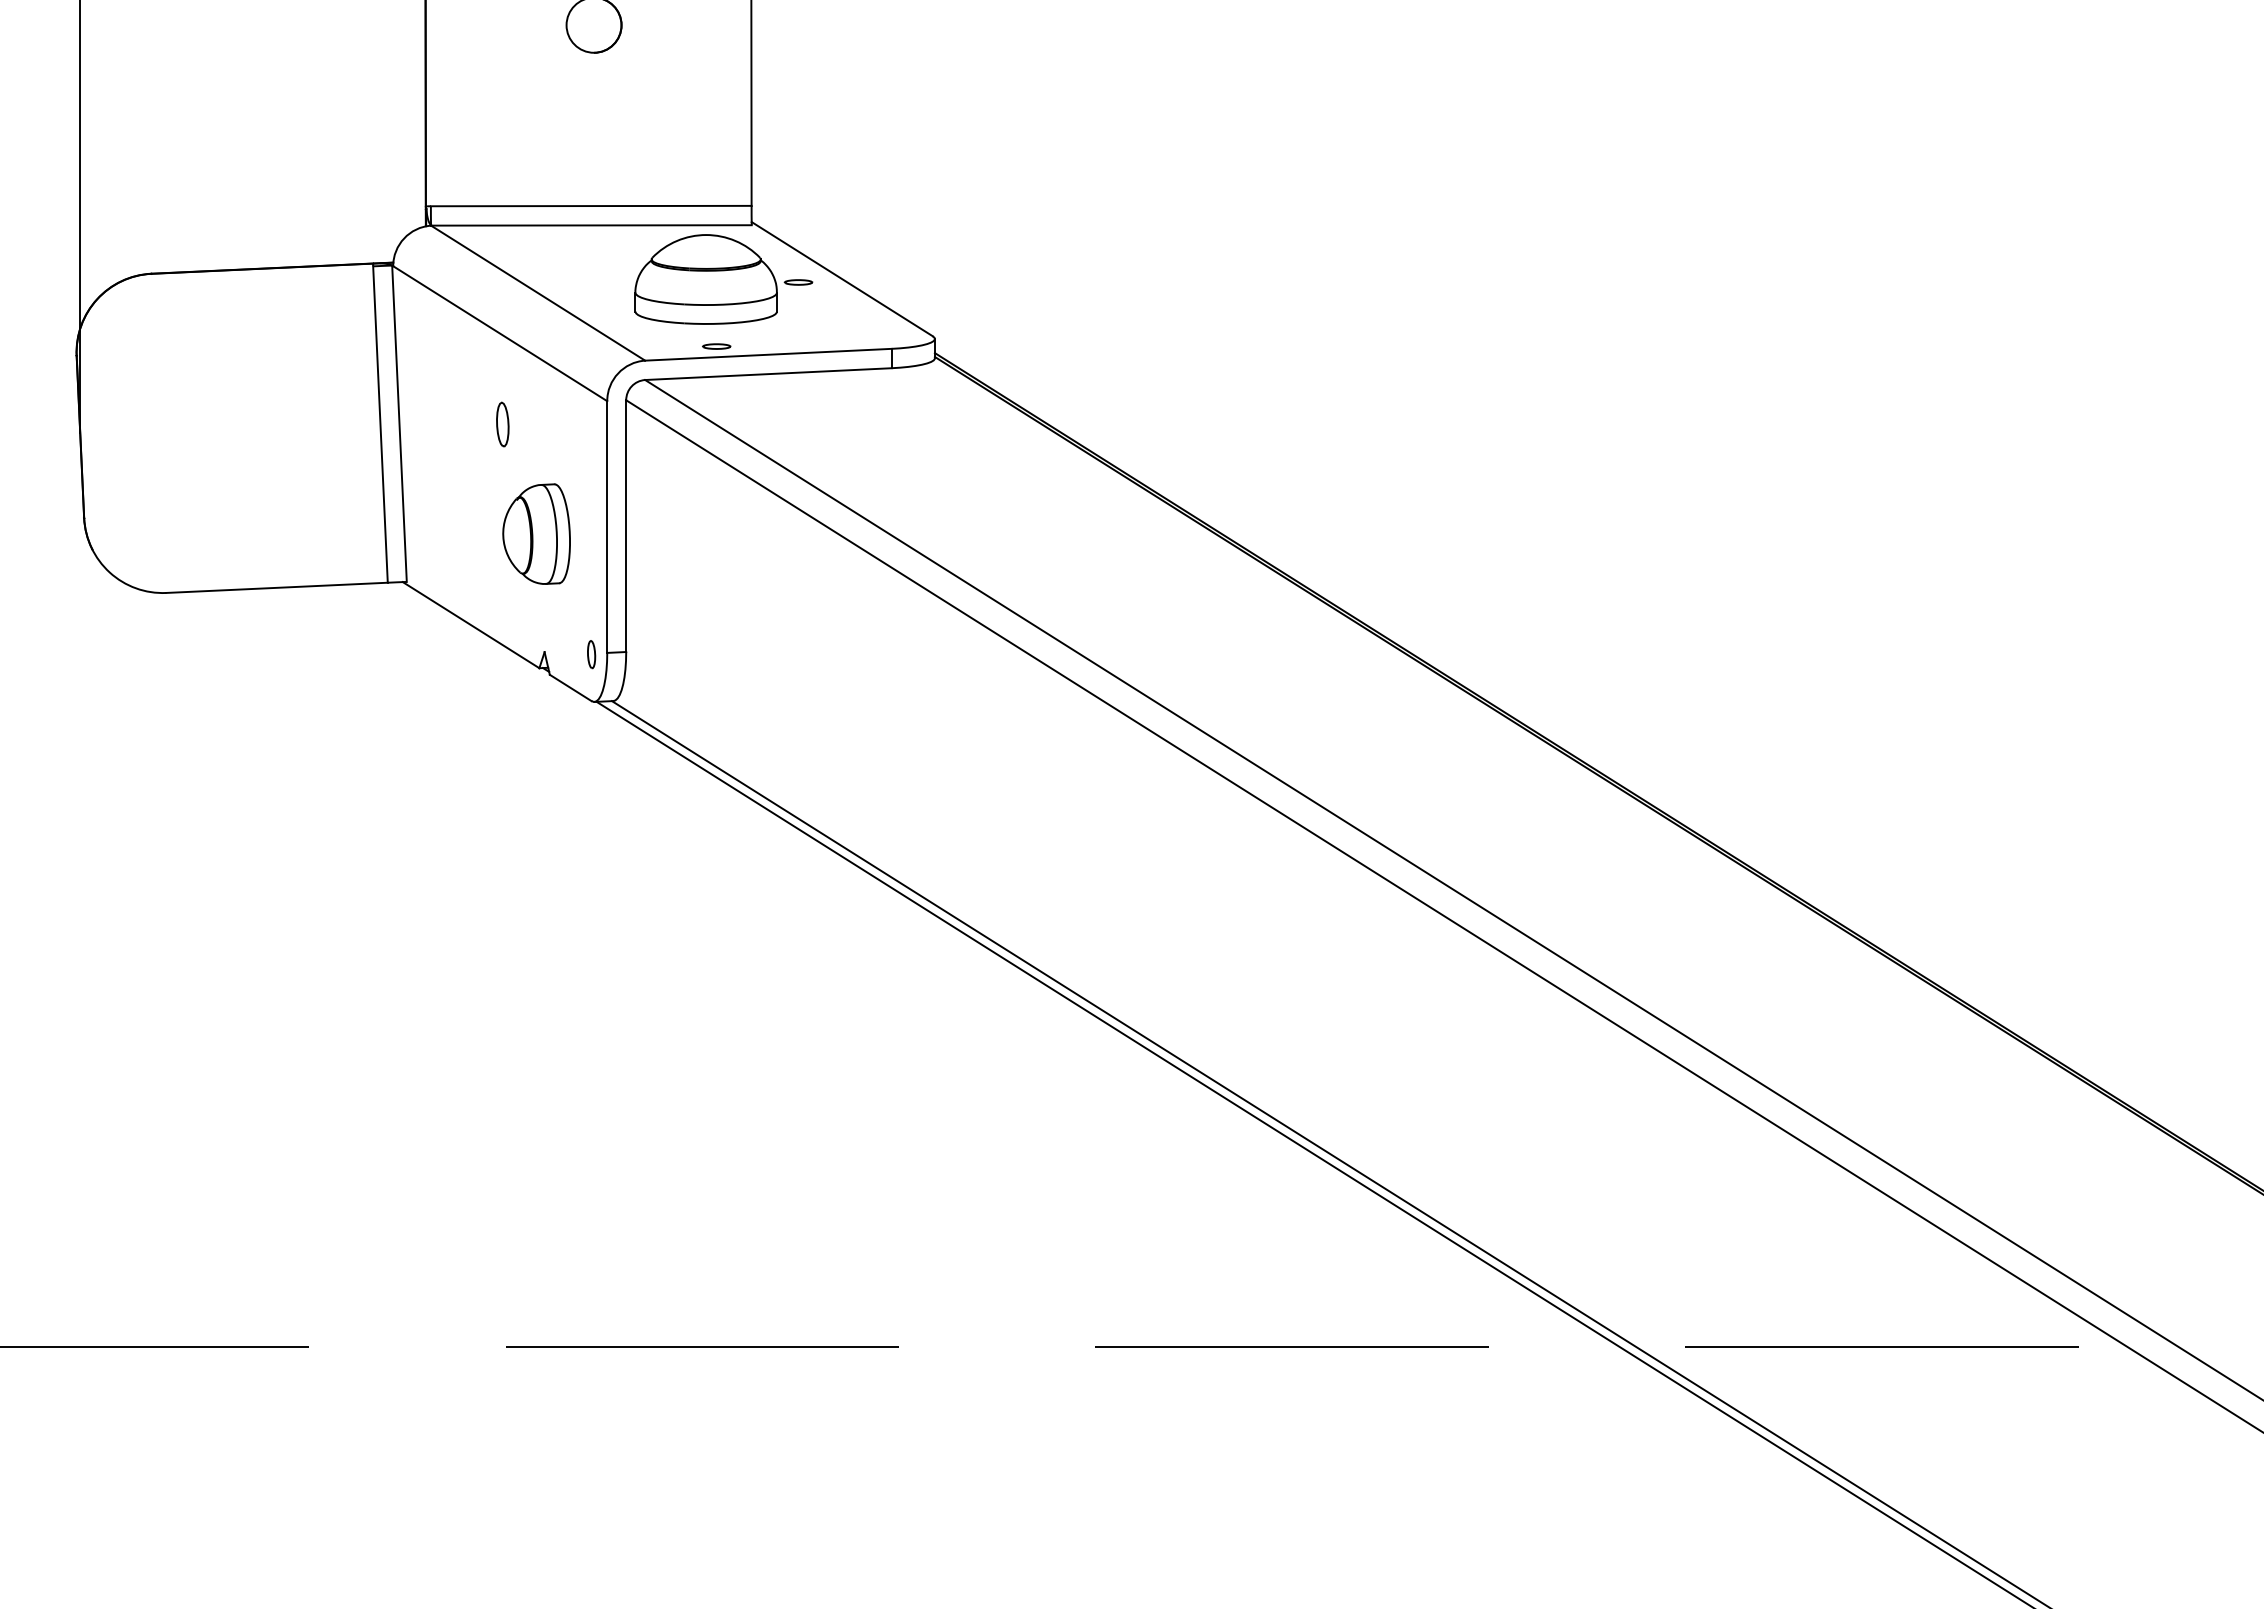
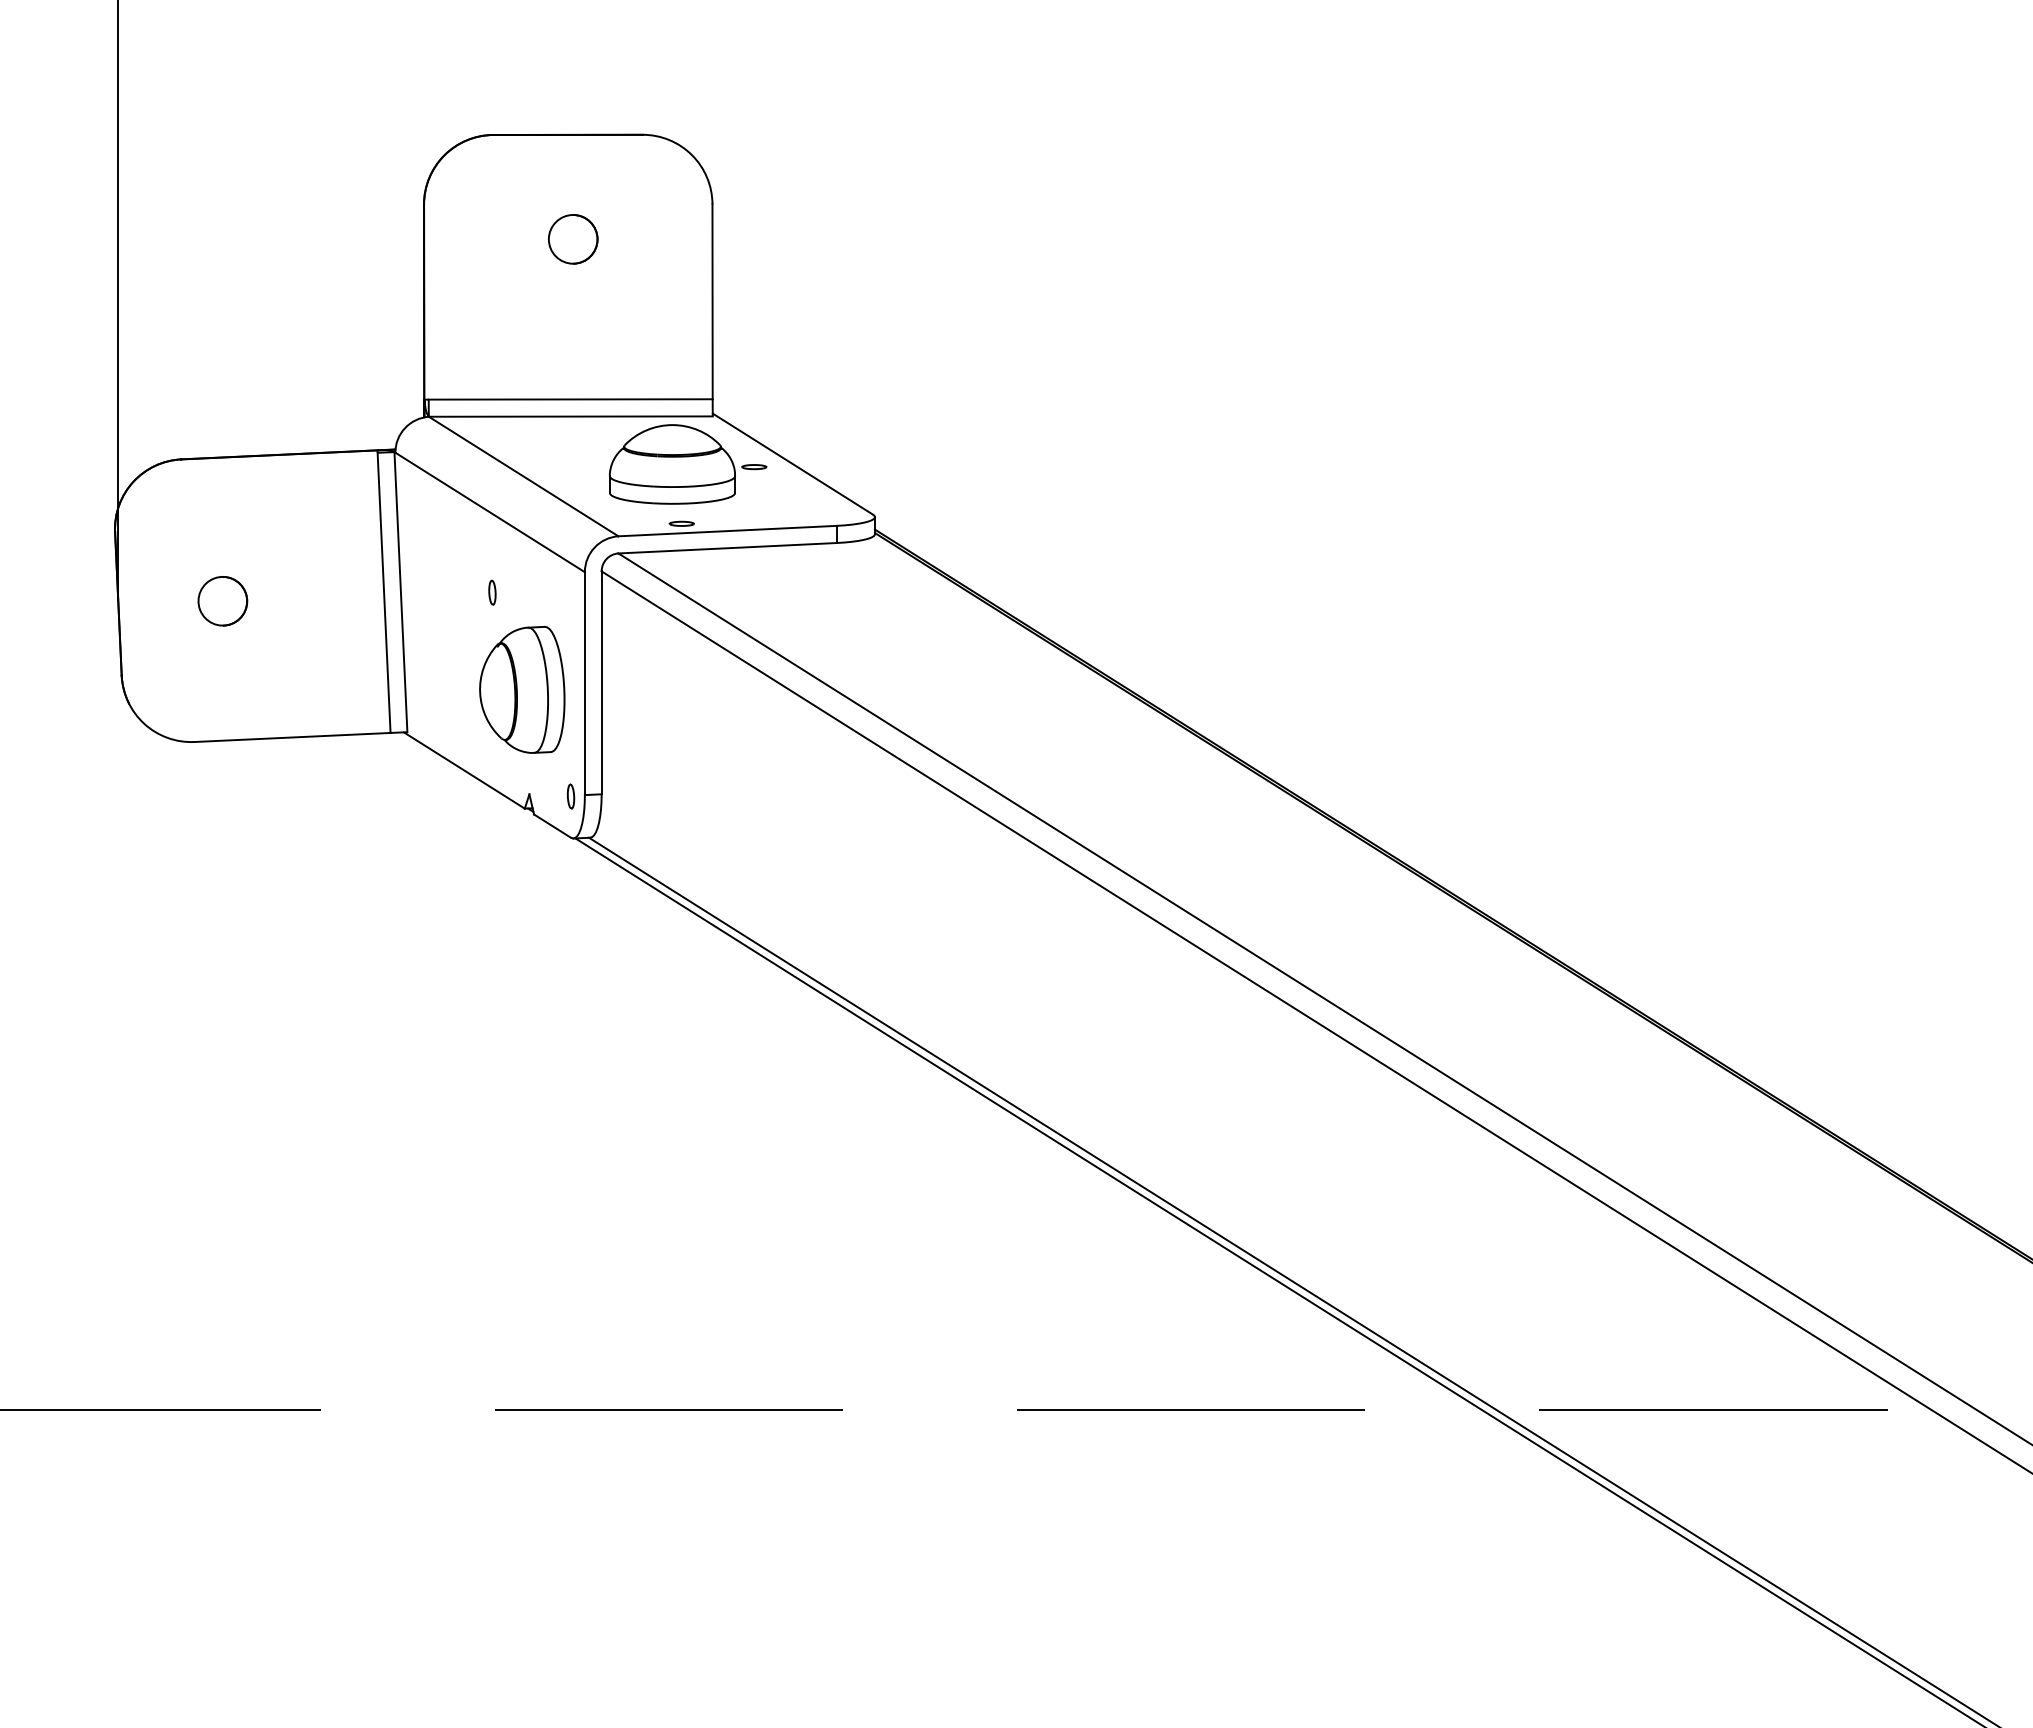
part: (502, 424) -> (492, 592), size x0.62
part: (197, 434) -> (222, 601), added
part: (536, 533) -> (522, 689), size x1.43

